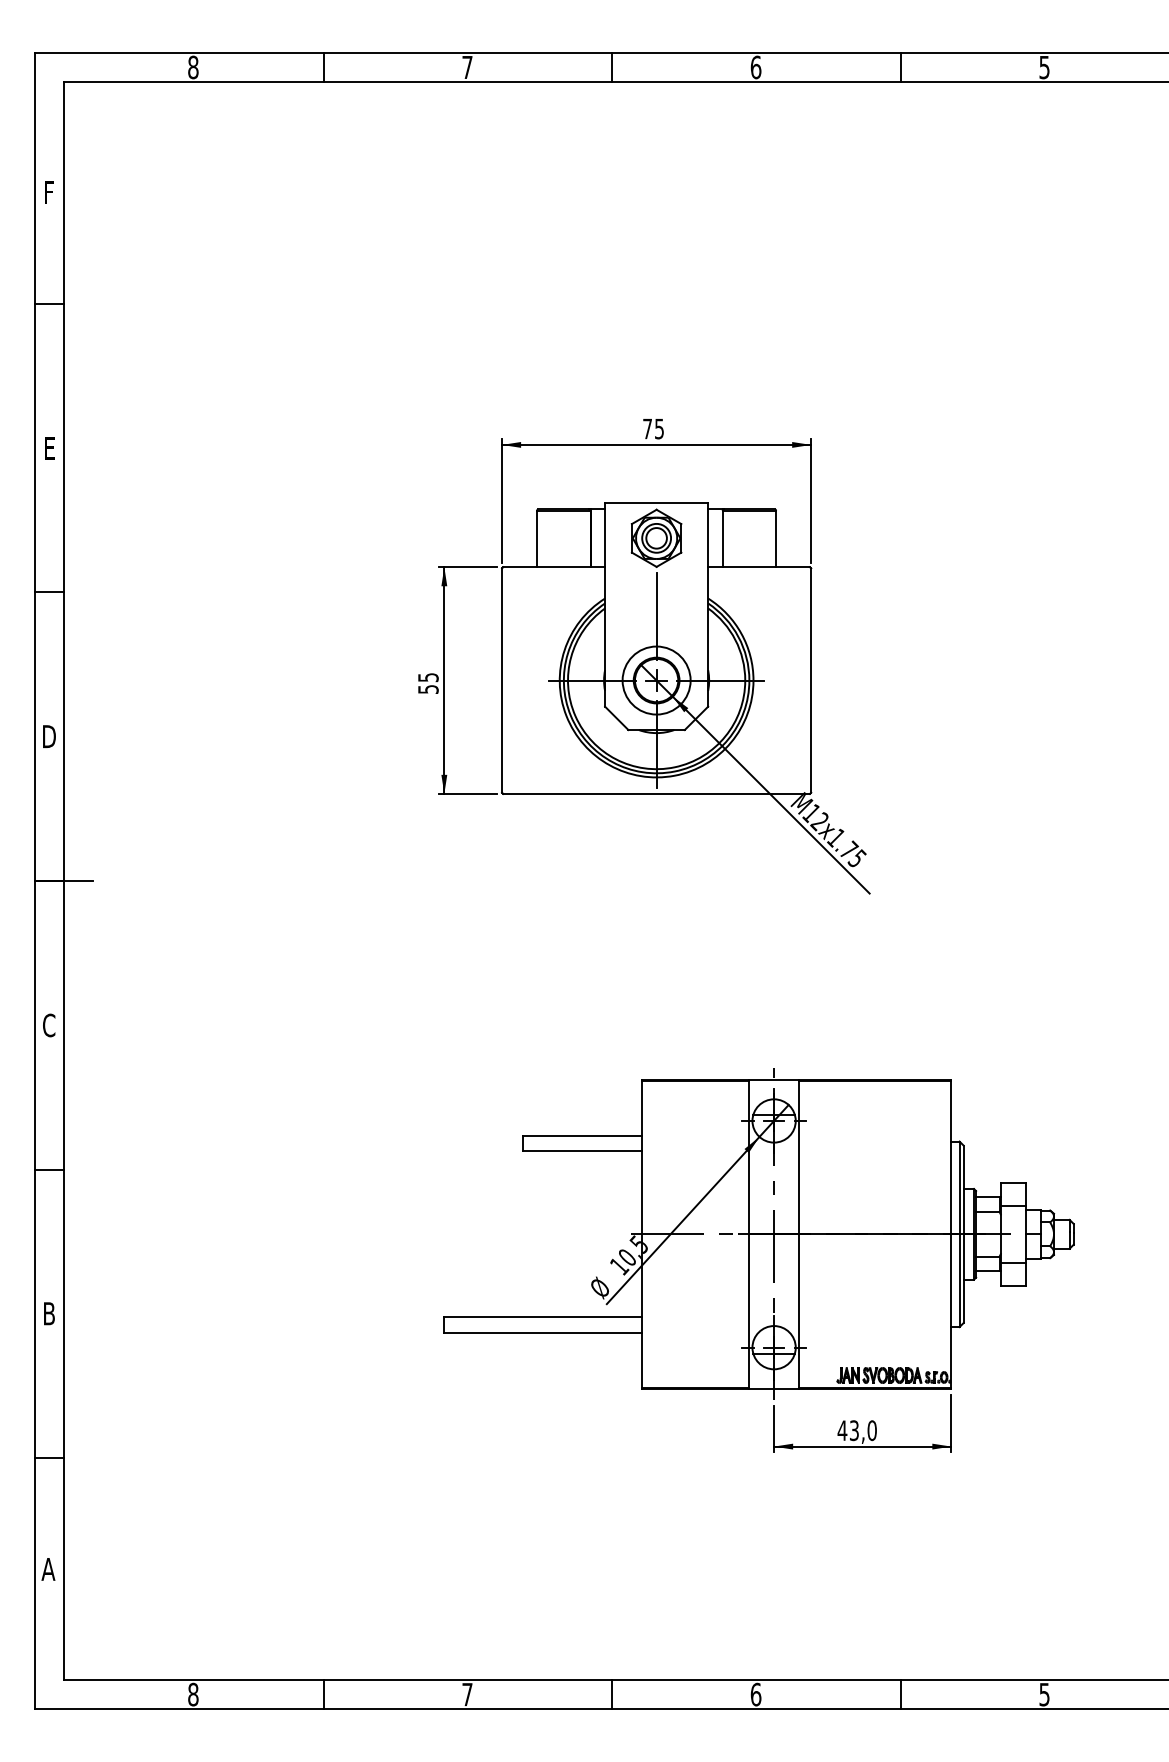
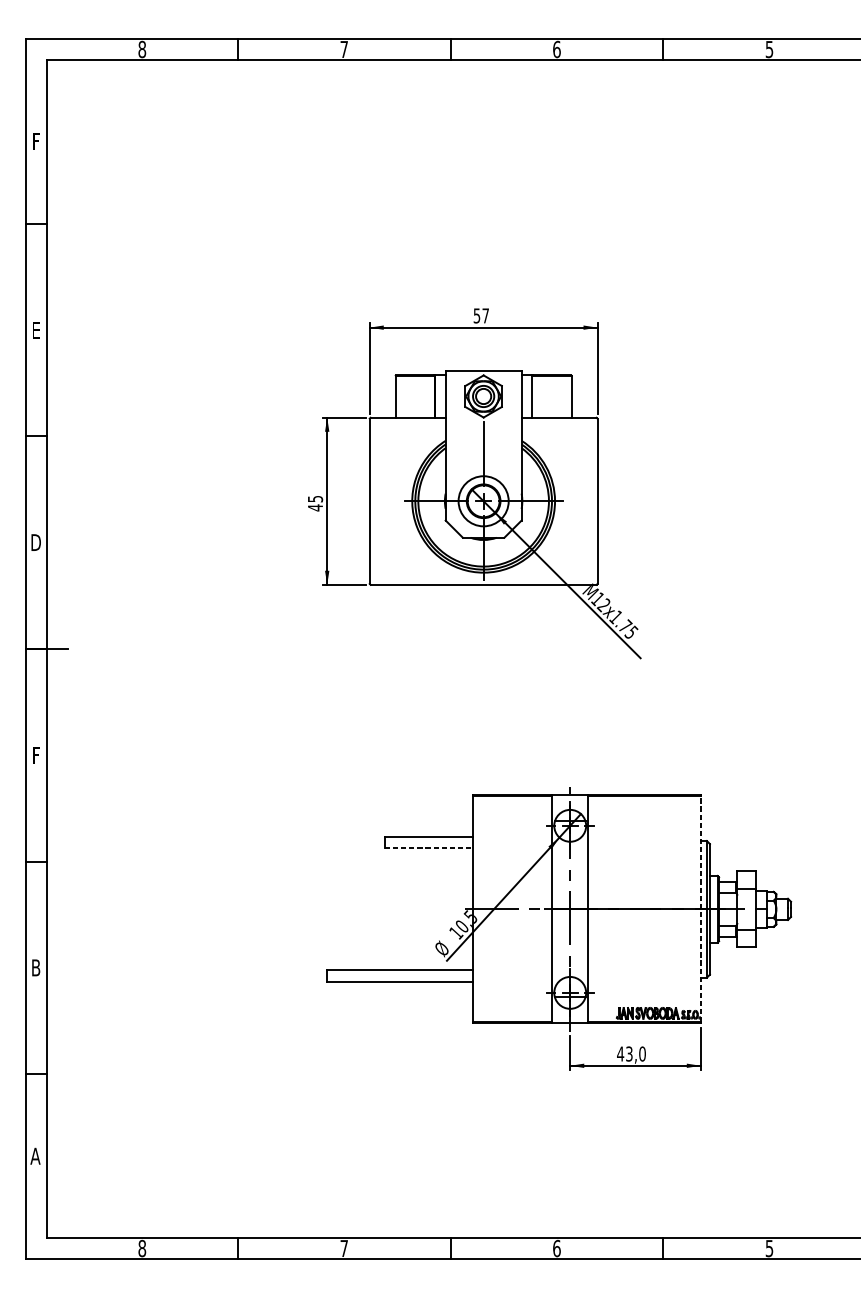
text: (653, 429) -> (481, 316), 75 -> 57
text: (428, 689) -> (315, 507), 55 -> 45
text: (49, 1025) -> (36, 755), C -> F
line: (582, 1151) -> (429, 848), solid -> dashed
line: (951, 1233) -> (700, 908), solid -> dashed

